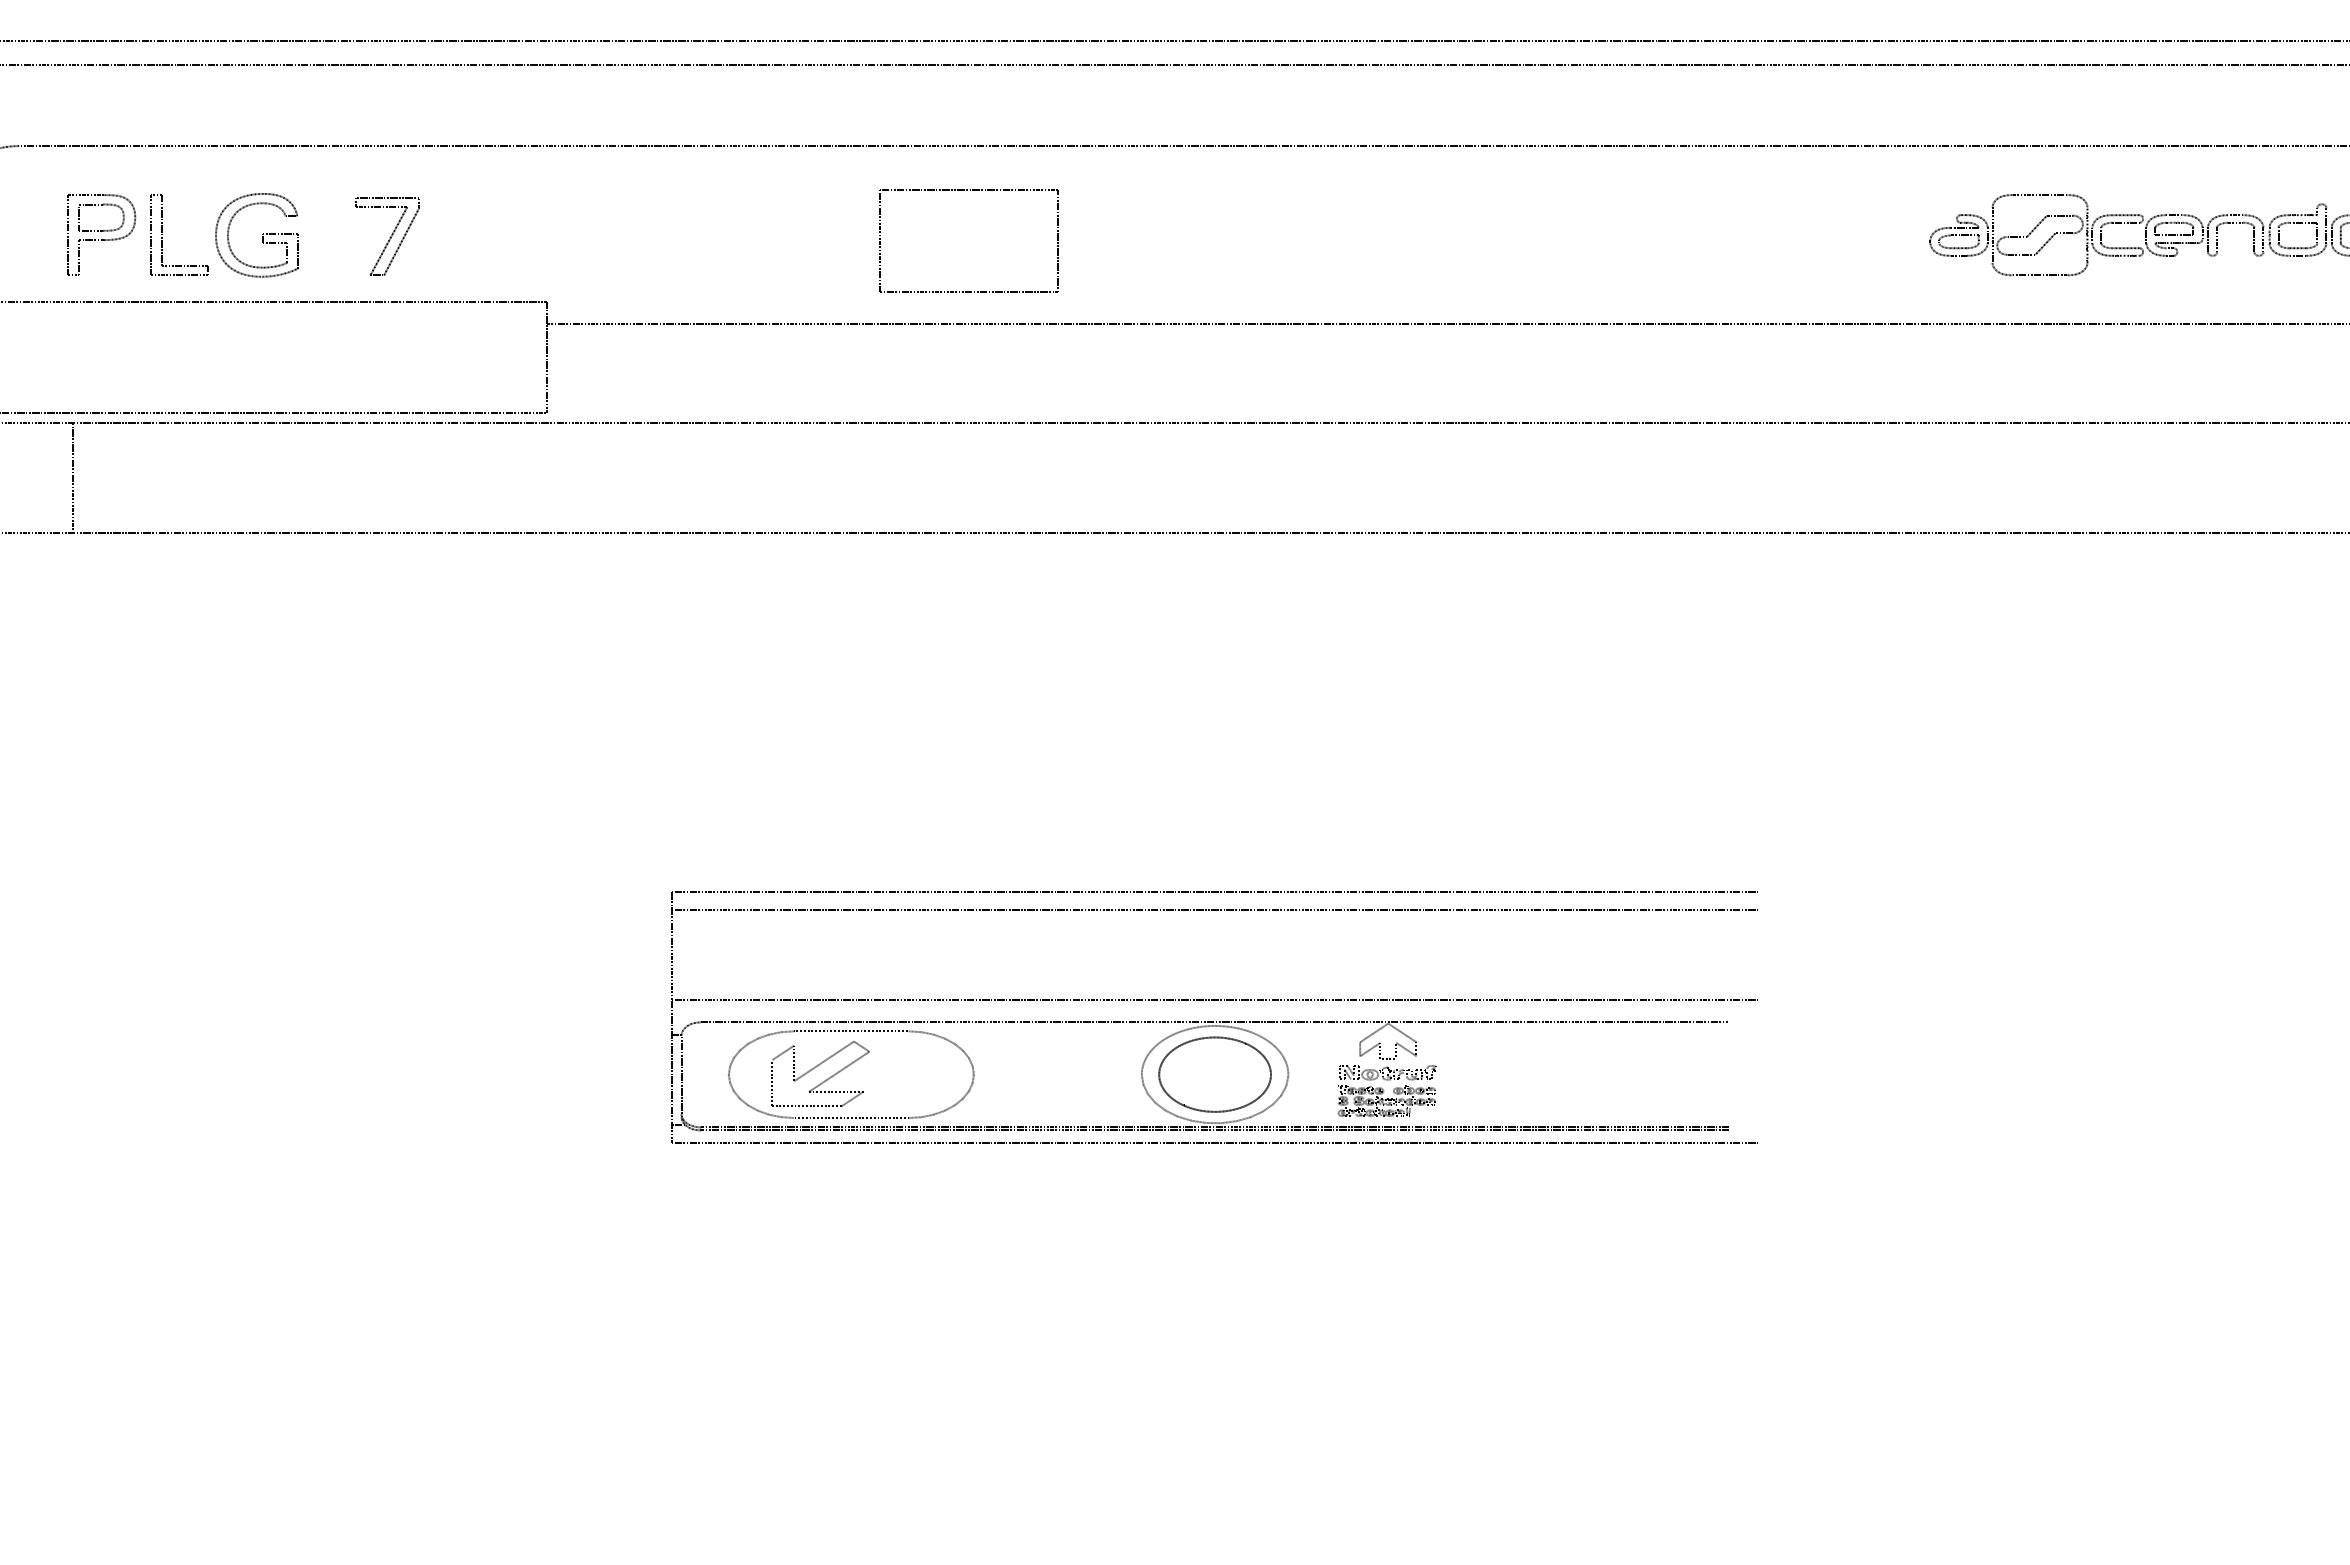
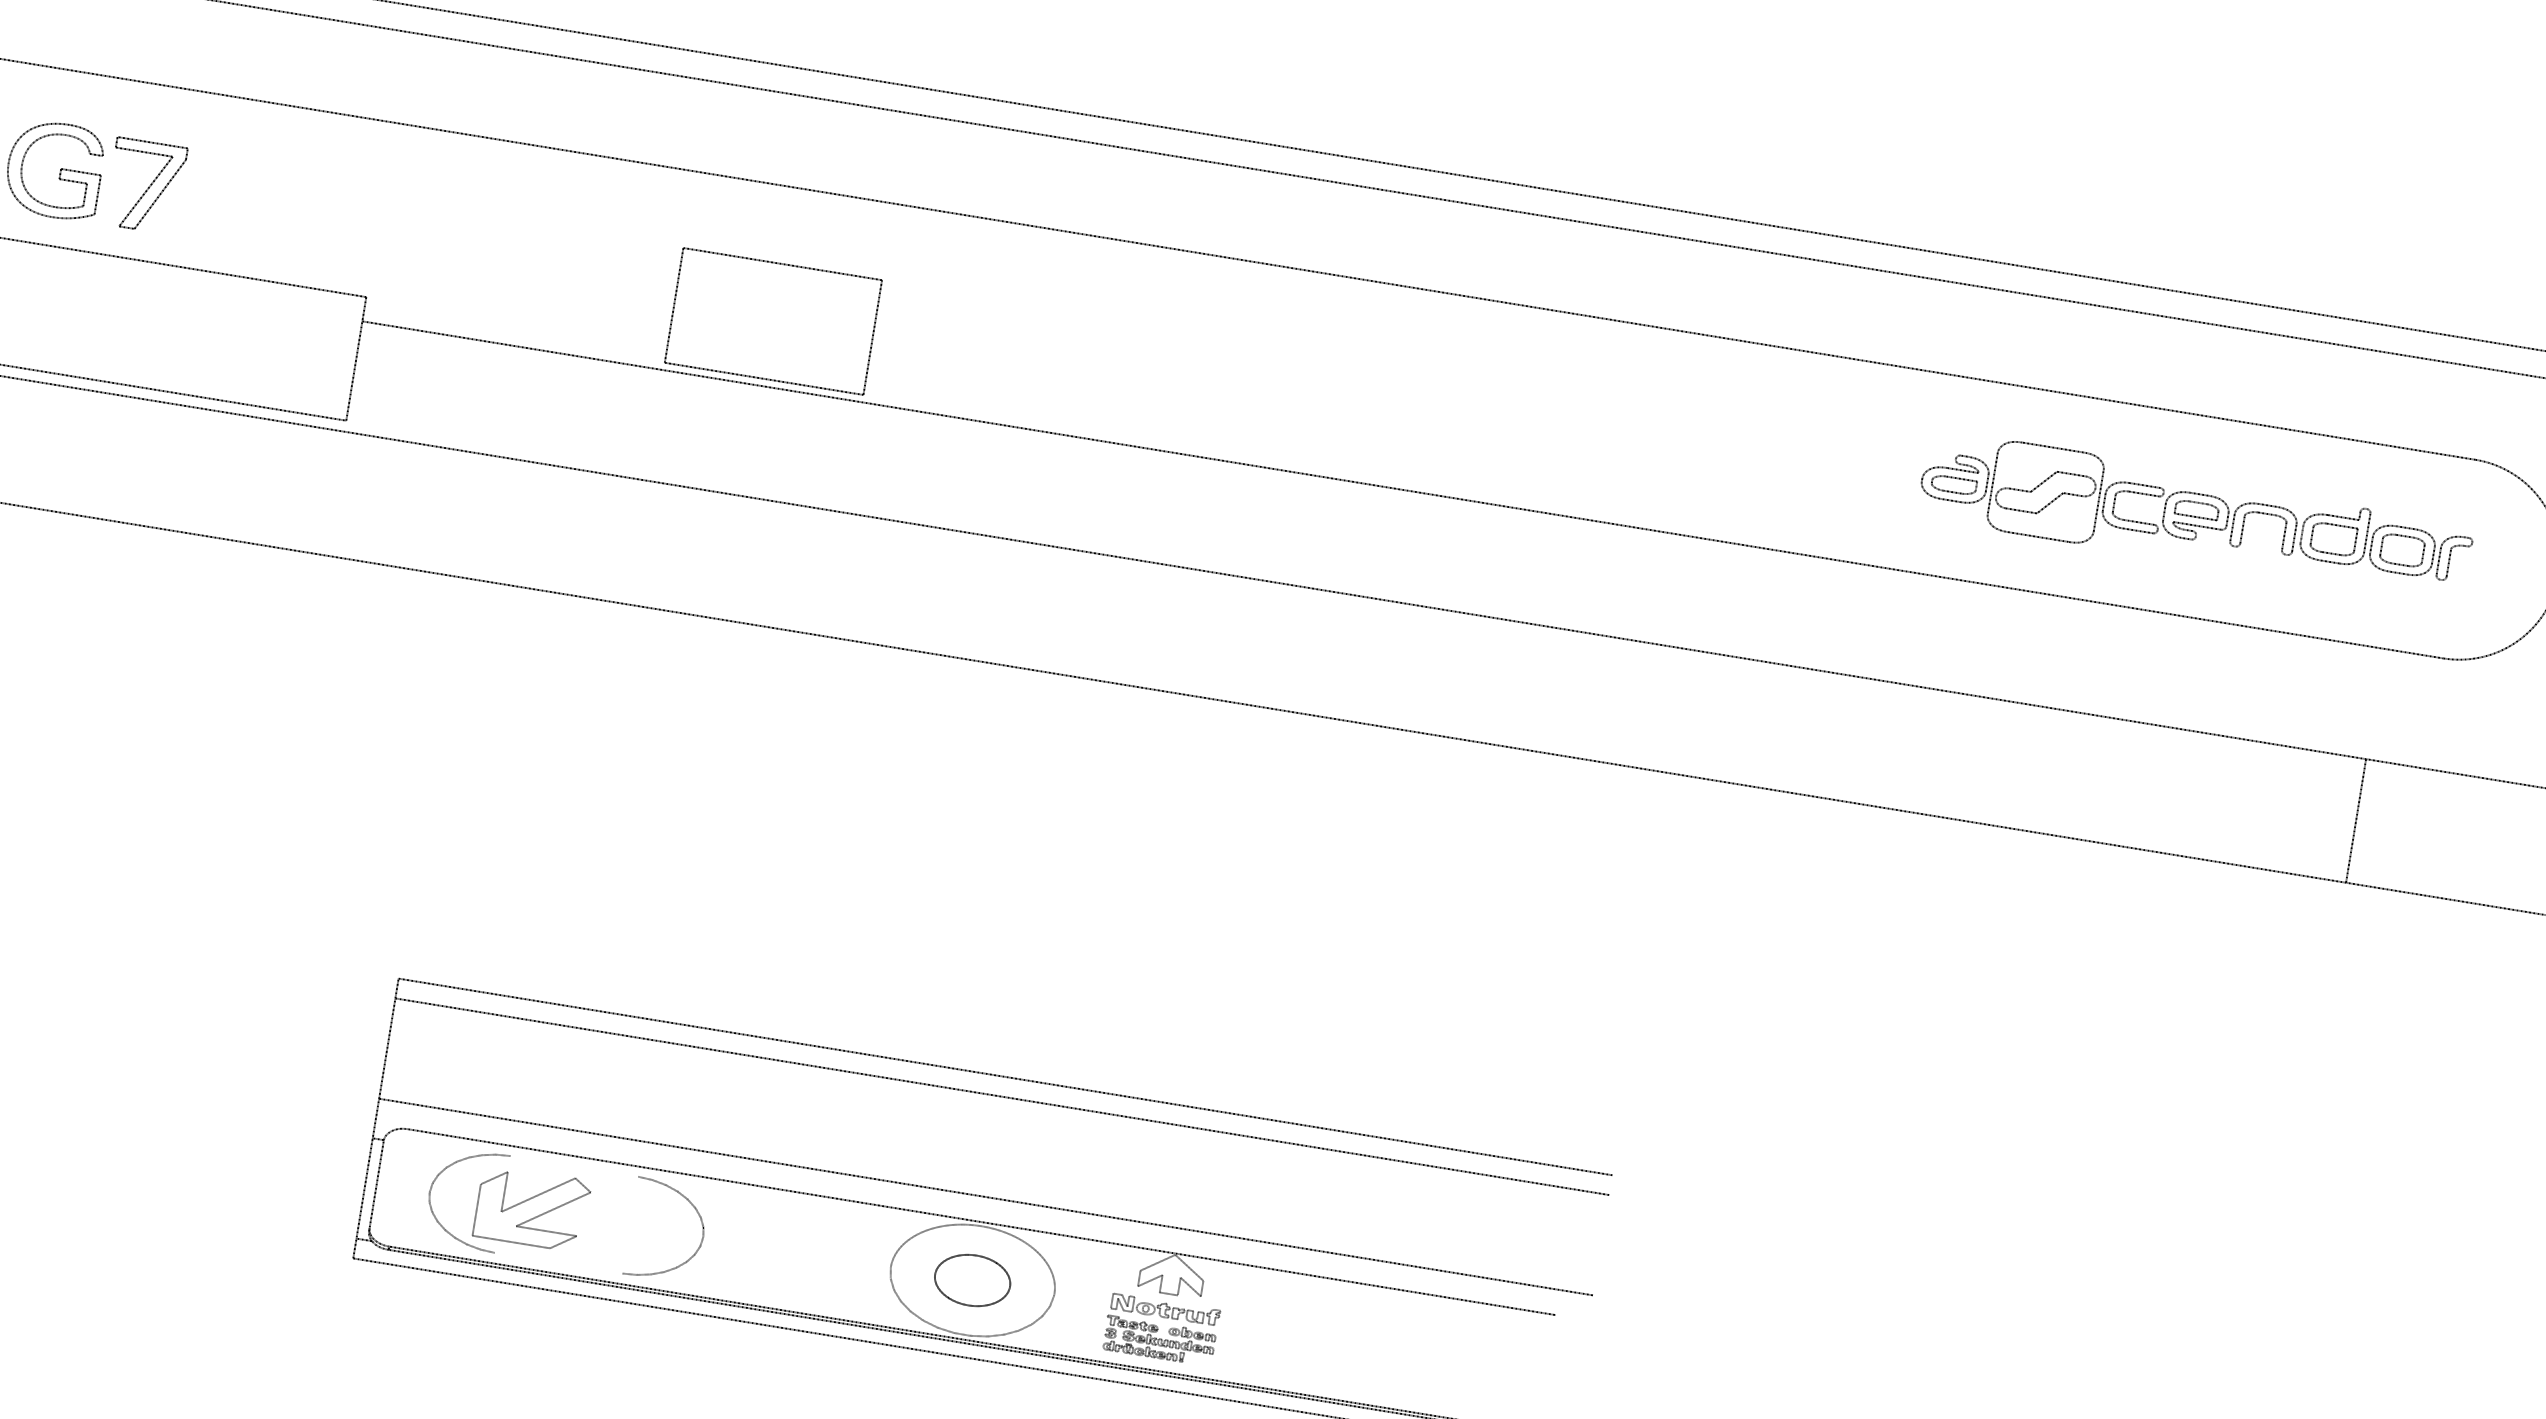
part: (967, 190) -> (781, 264), moved
part: (387, 236) -> (145, 186), moved
line: (851, 1031) -> (574, 1166), removed
part: (1214, 1074) -> (972, 1280), size x0.6
line: (851, 1118) -> (558, 1263), removed

